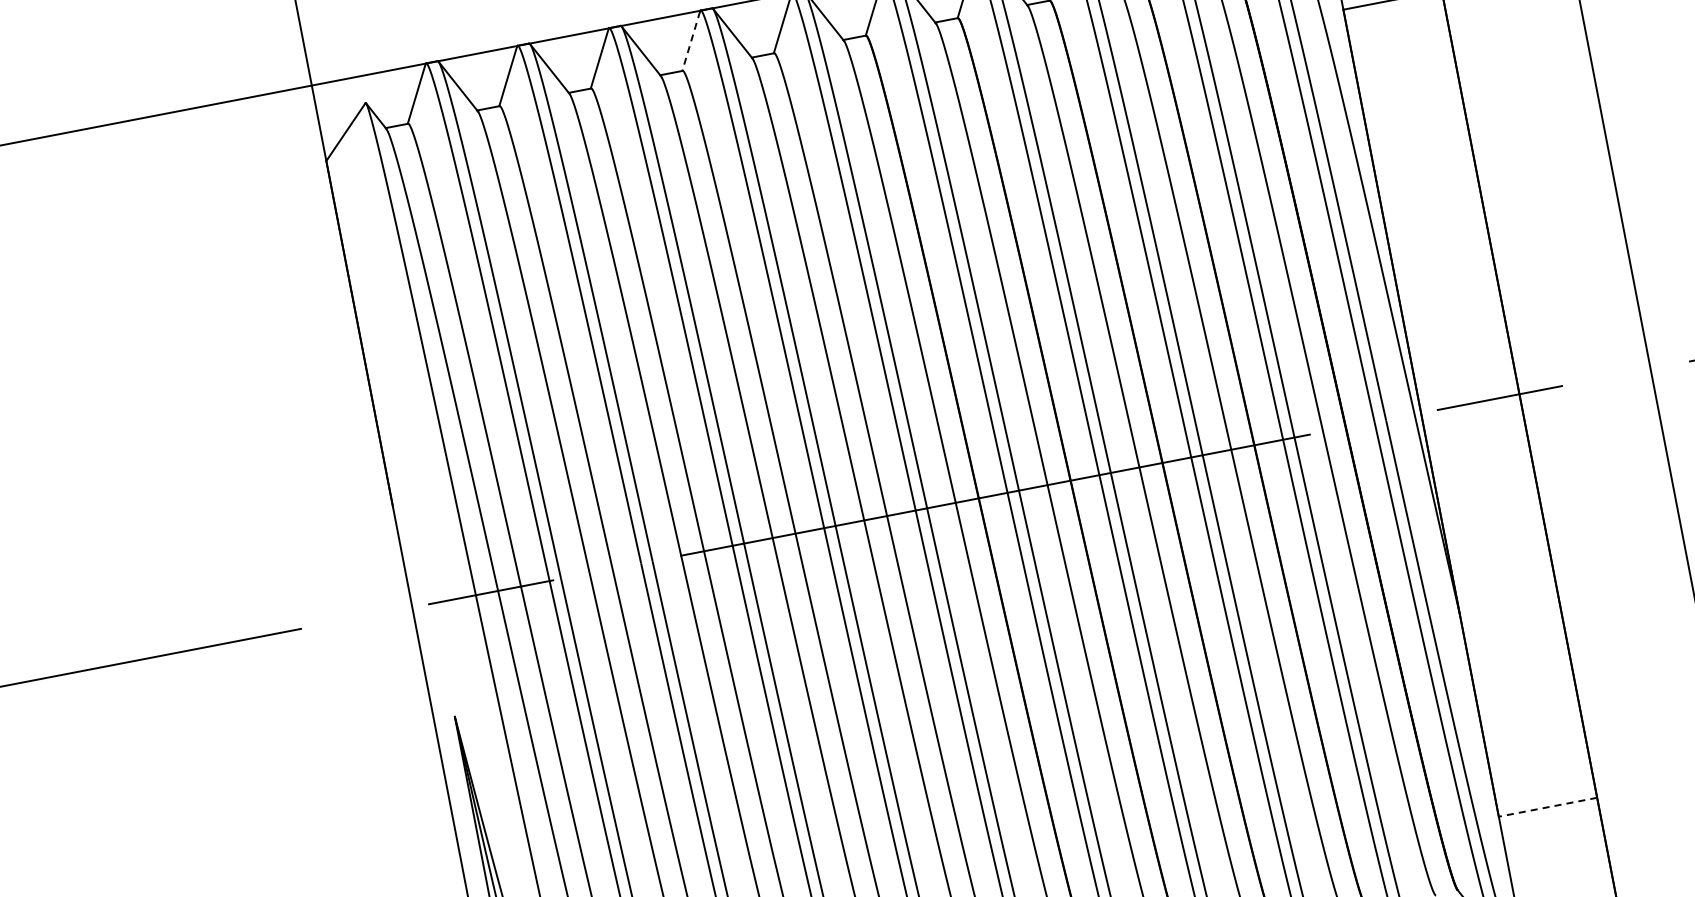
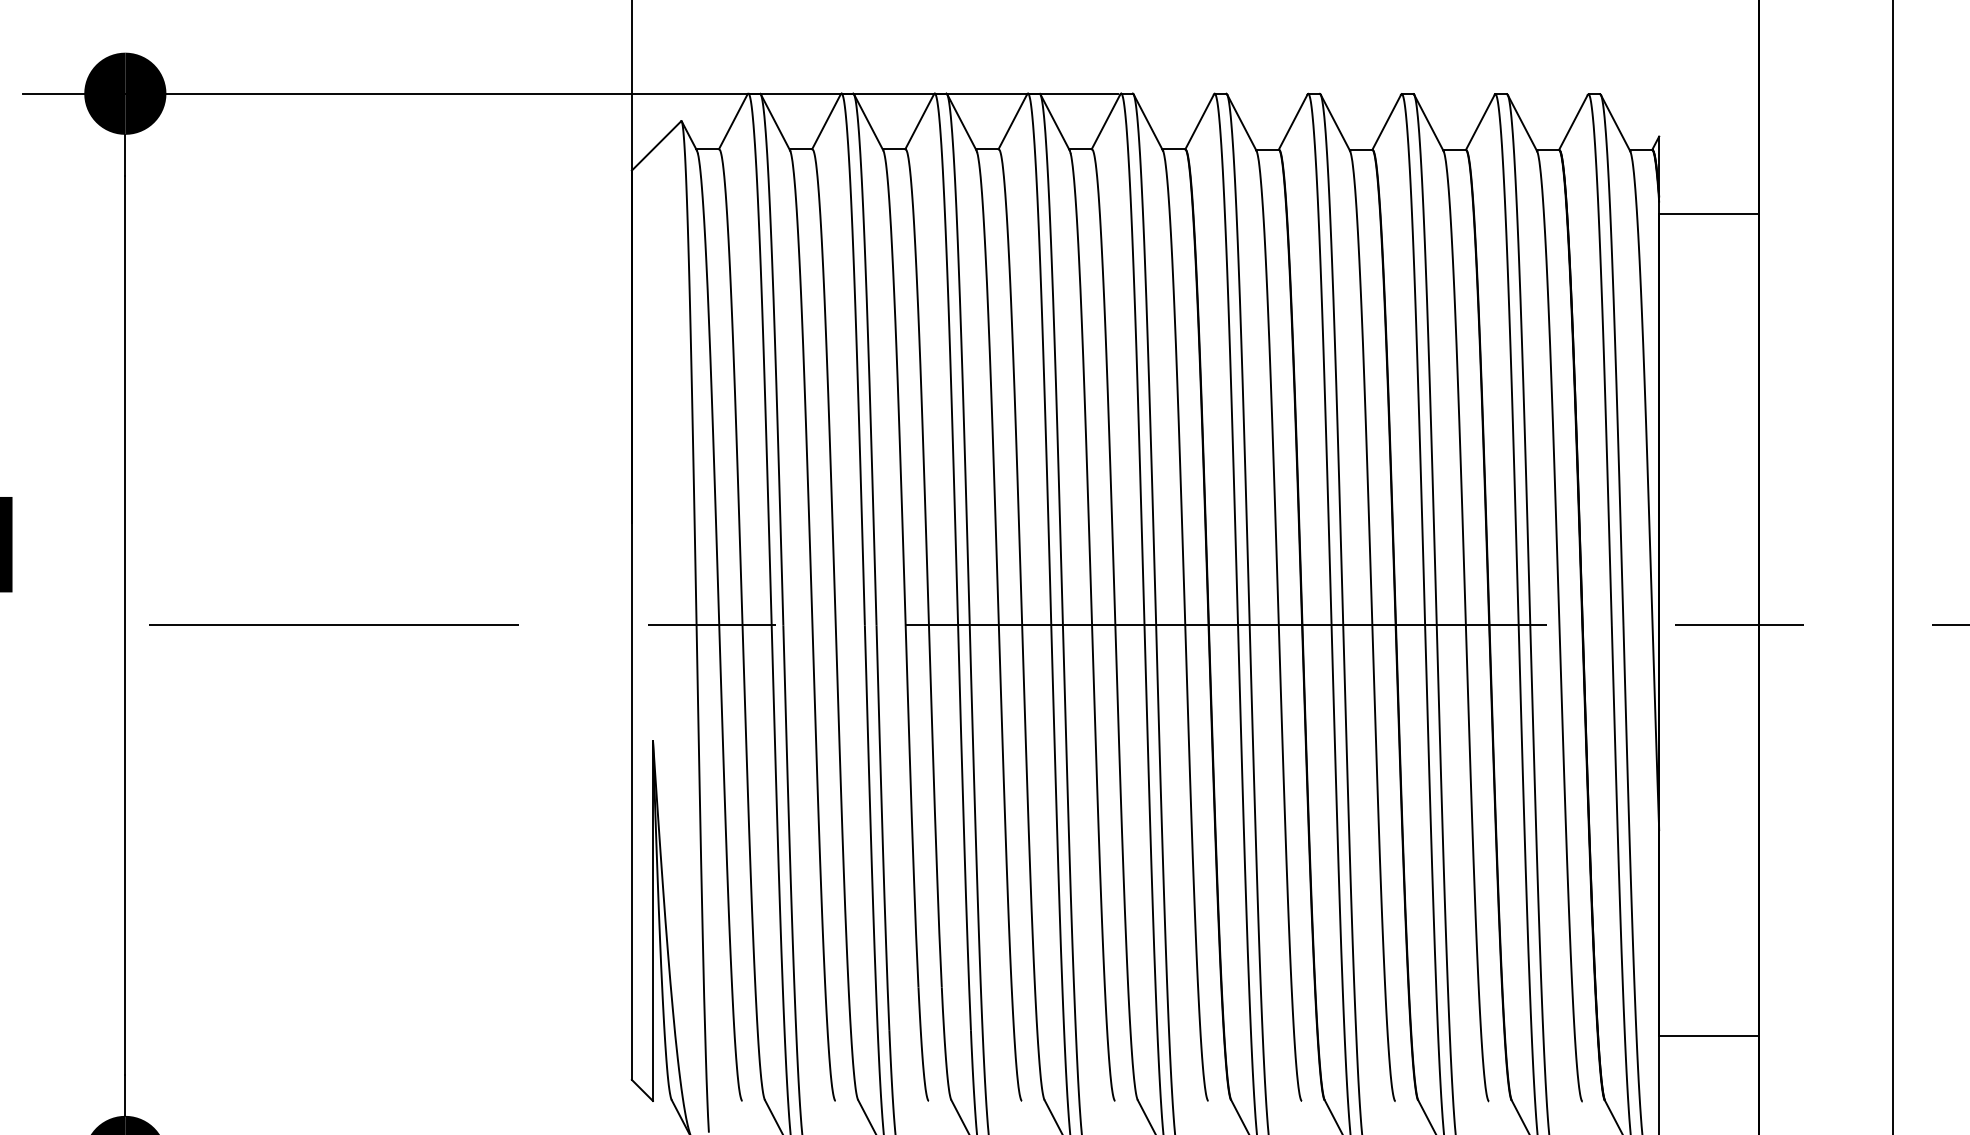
line: (691, 41) -> (1012, 122), dashed -> solid
line: (1547, 807) -> (1708, 1036), dashed -> solid

